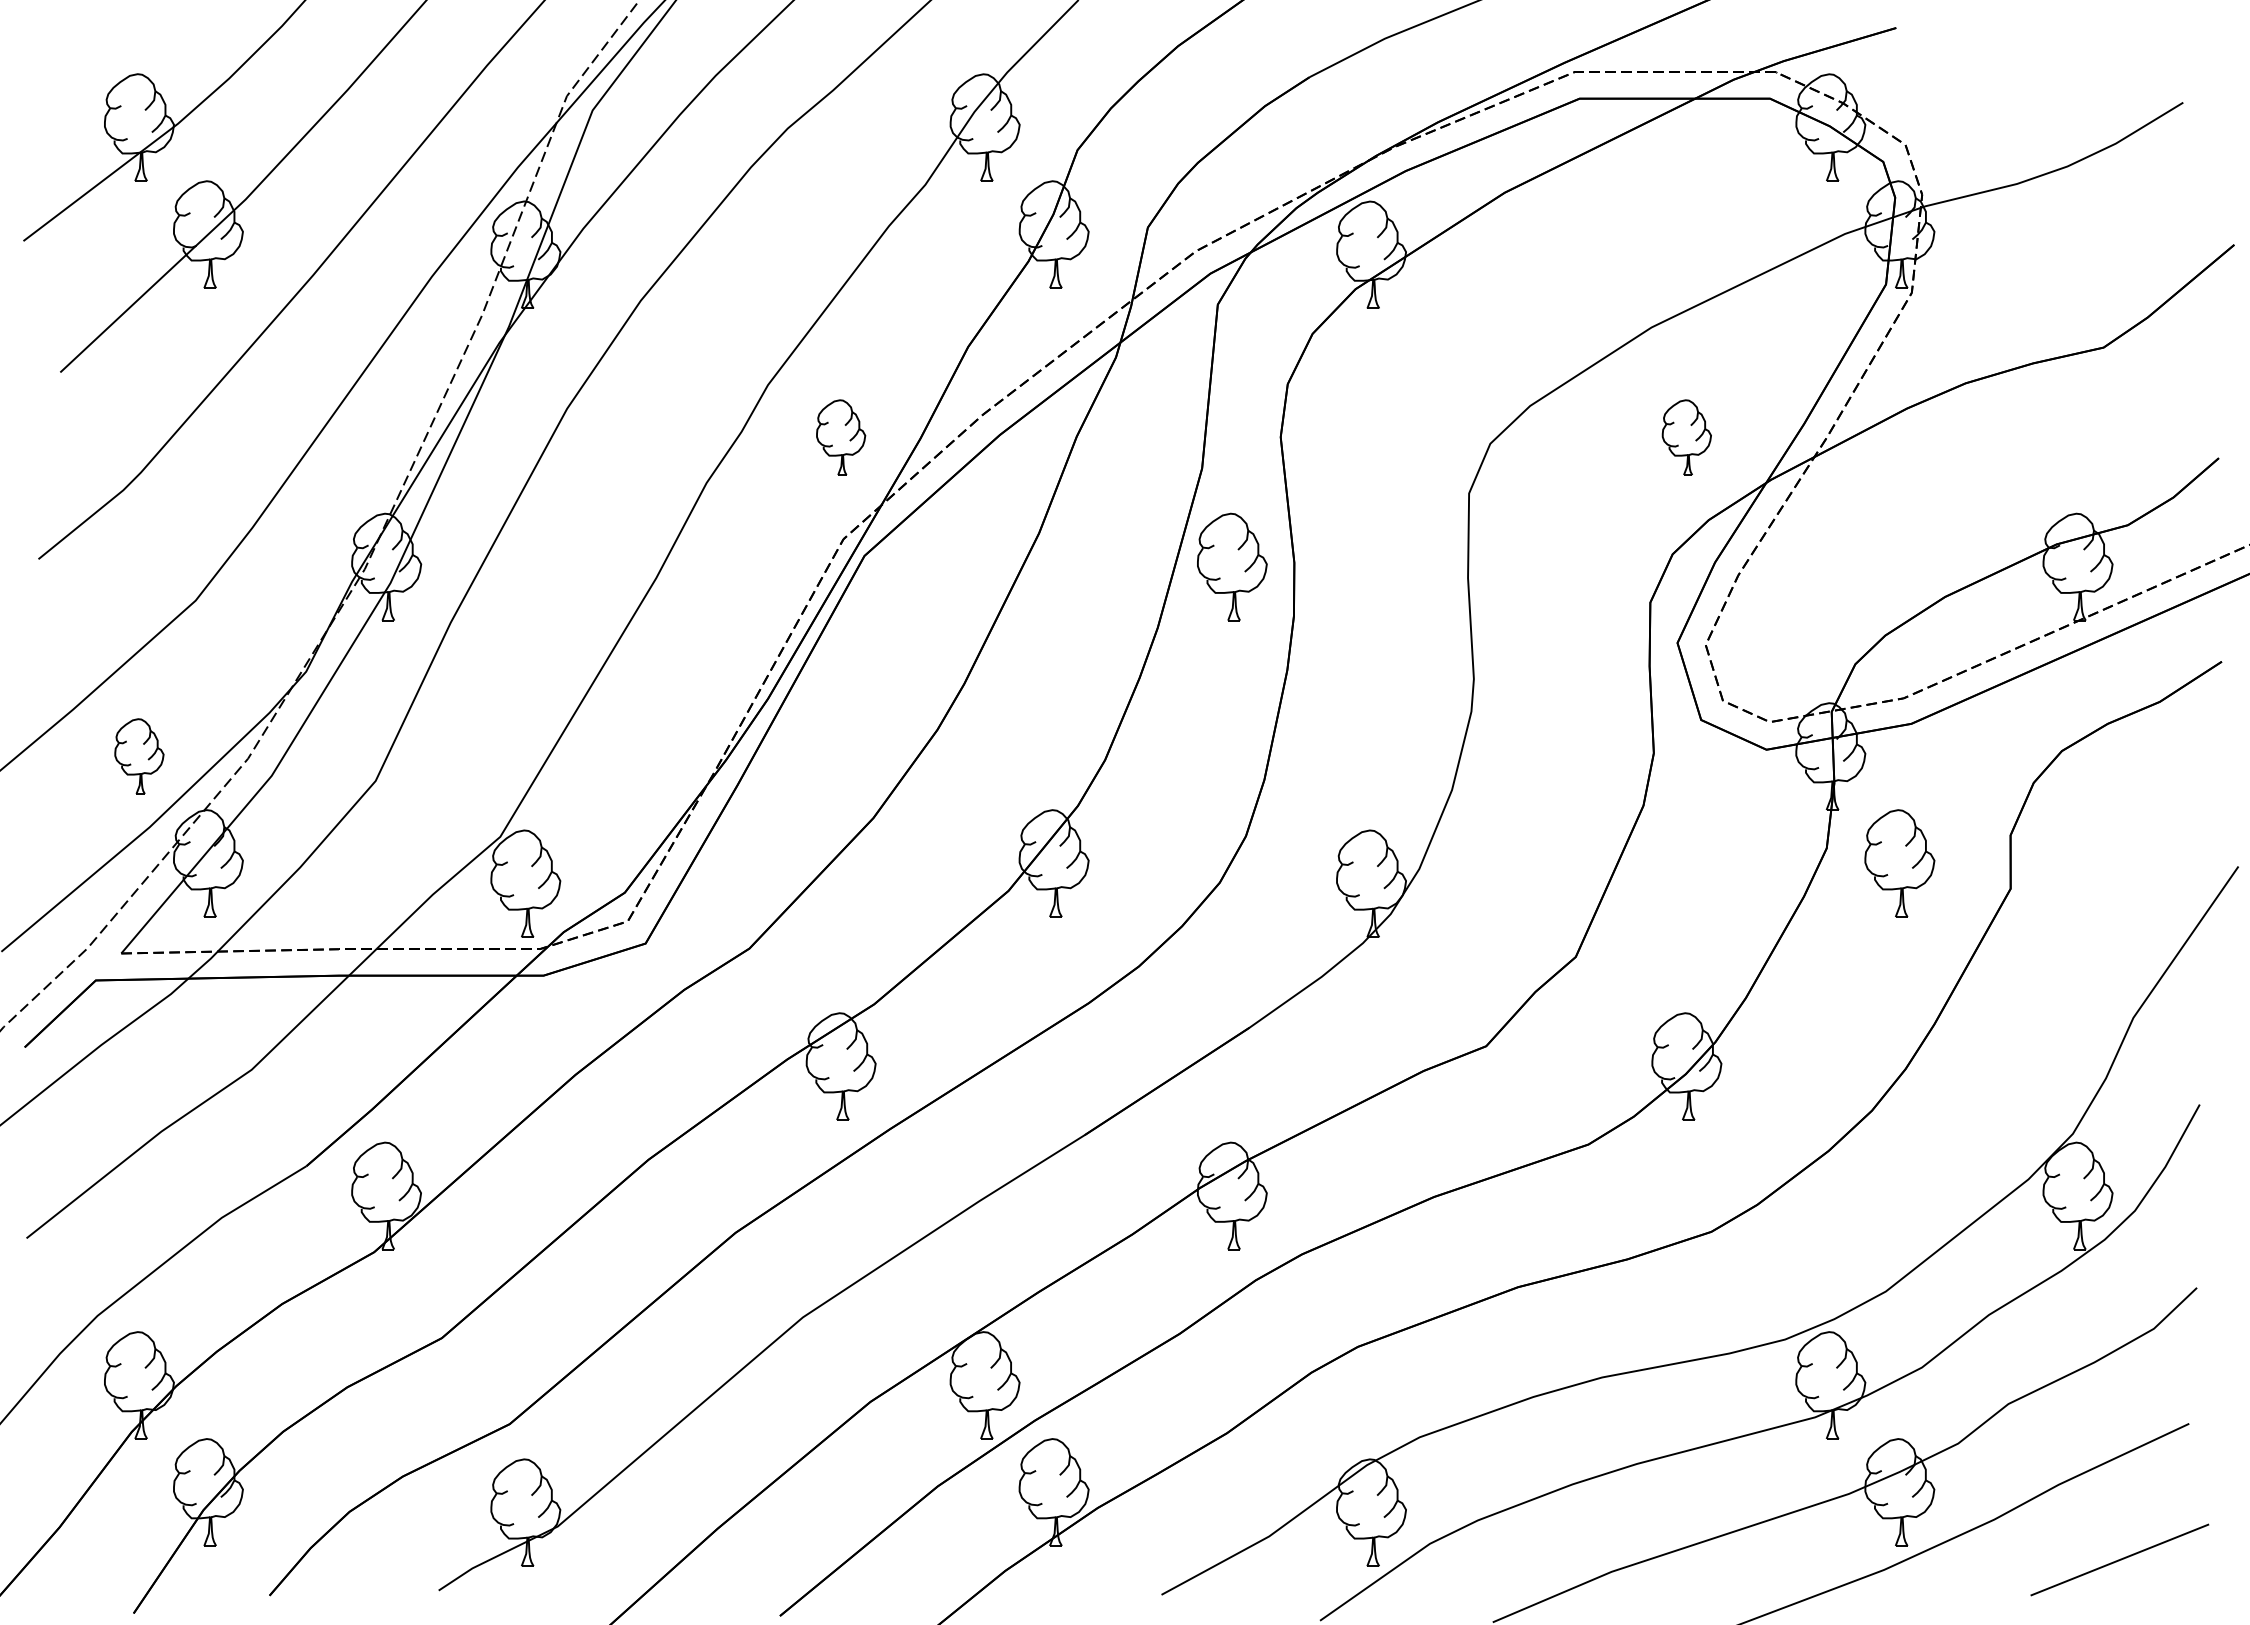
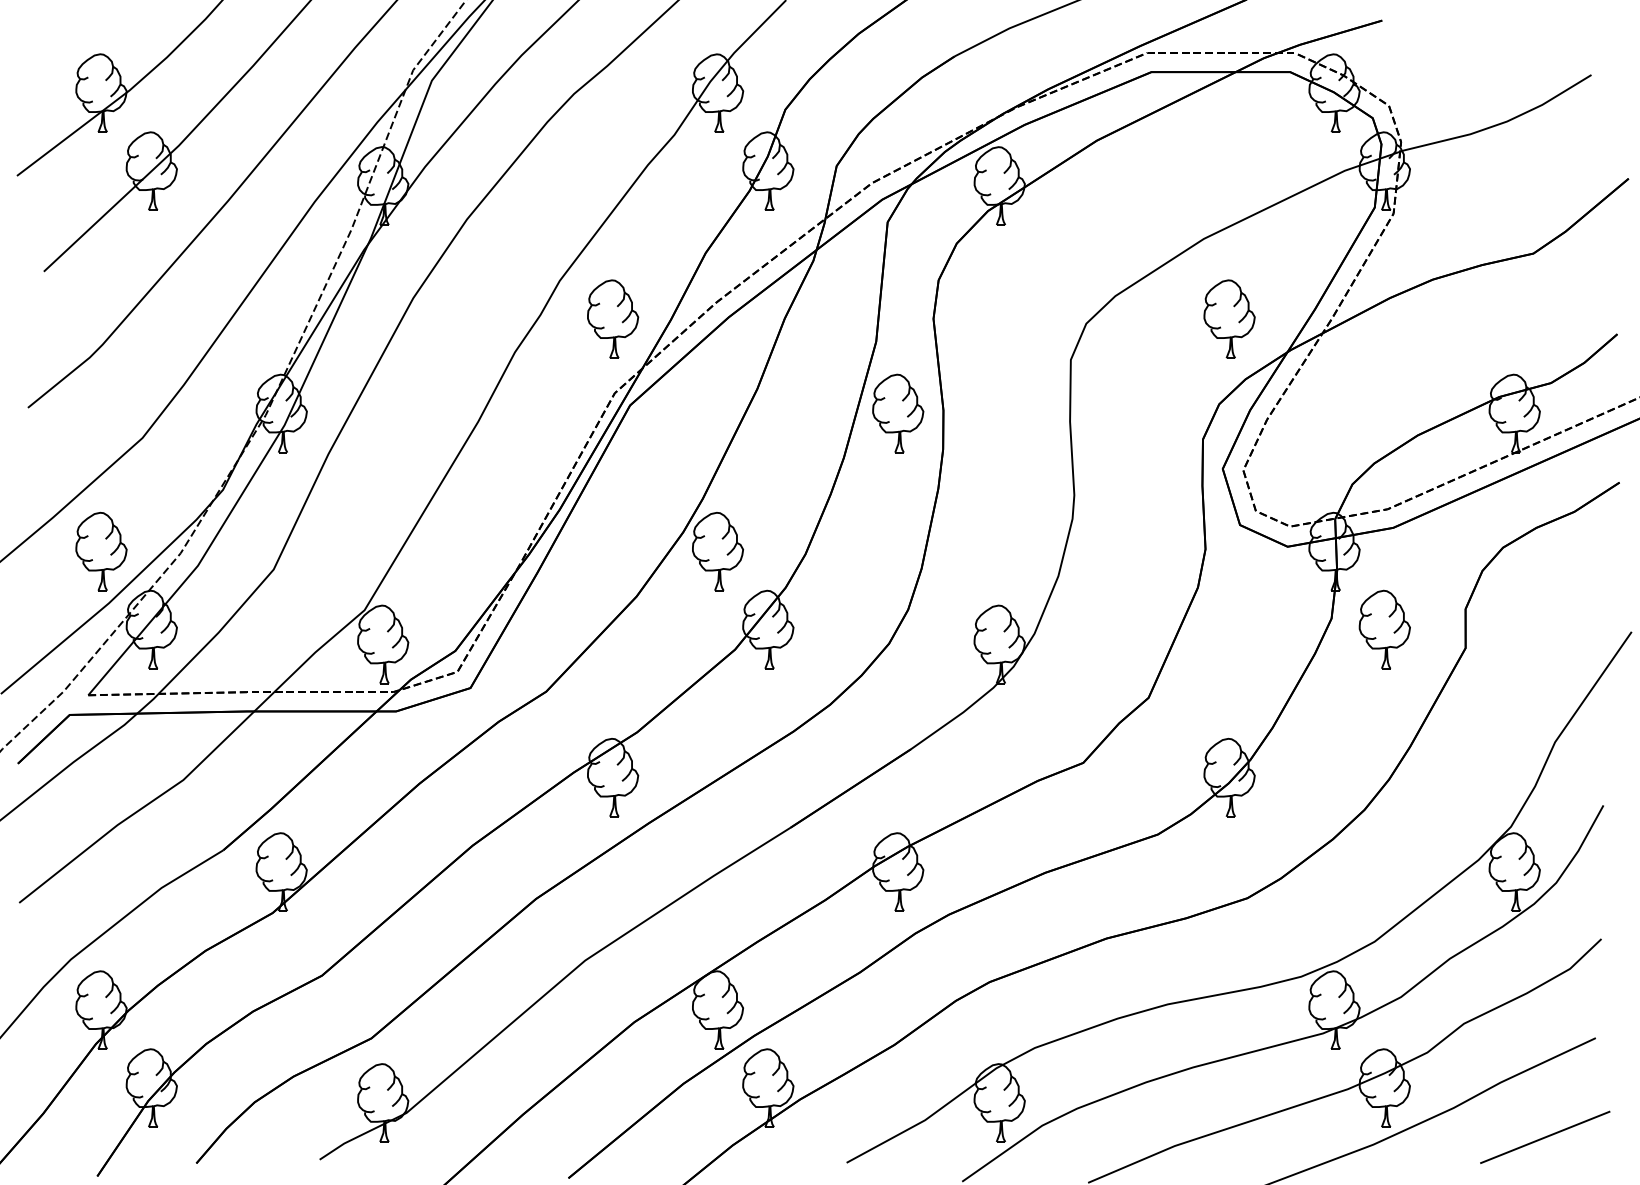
part: (840, 437) -> (612, 319), size x1.43
part: (1686, 437) -> (1229, 319), size x1.43
part: (139, 756) -> (101, 551), size x1.43
part: (984, 756) -> (717, 551), added

